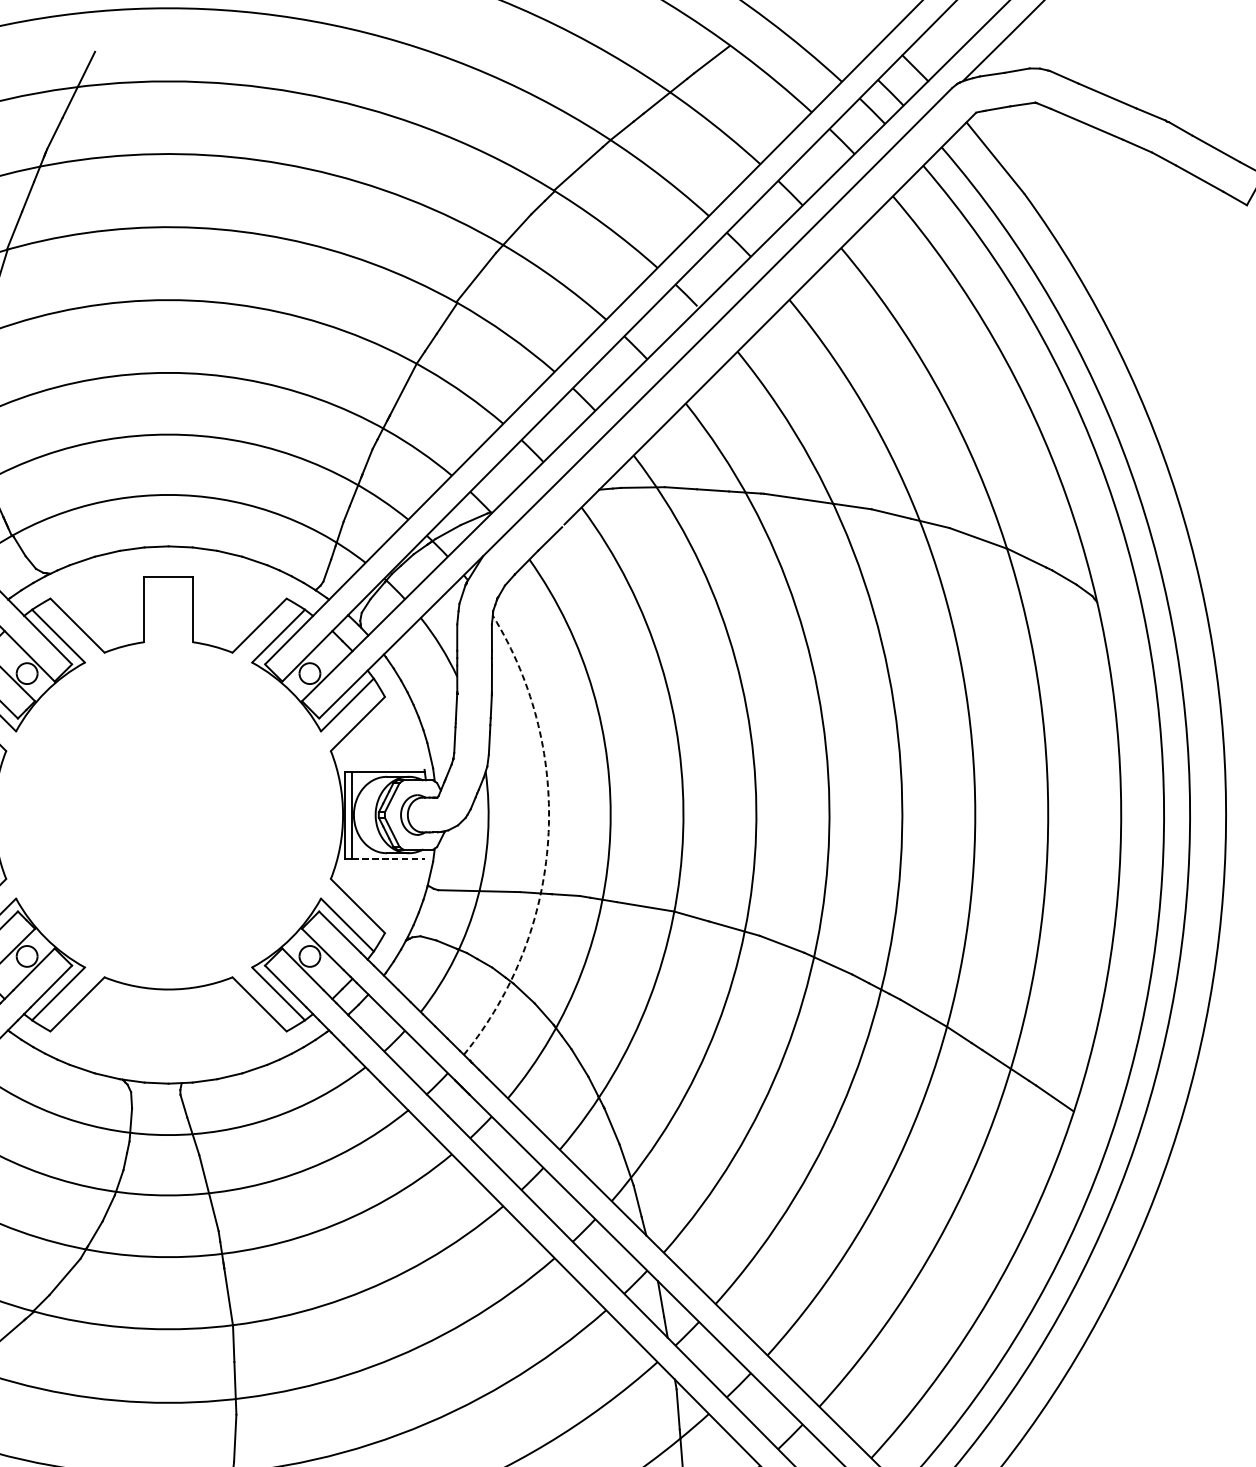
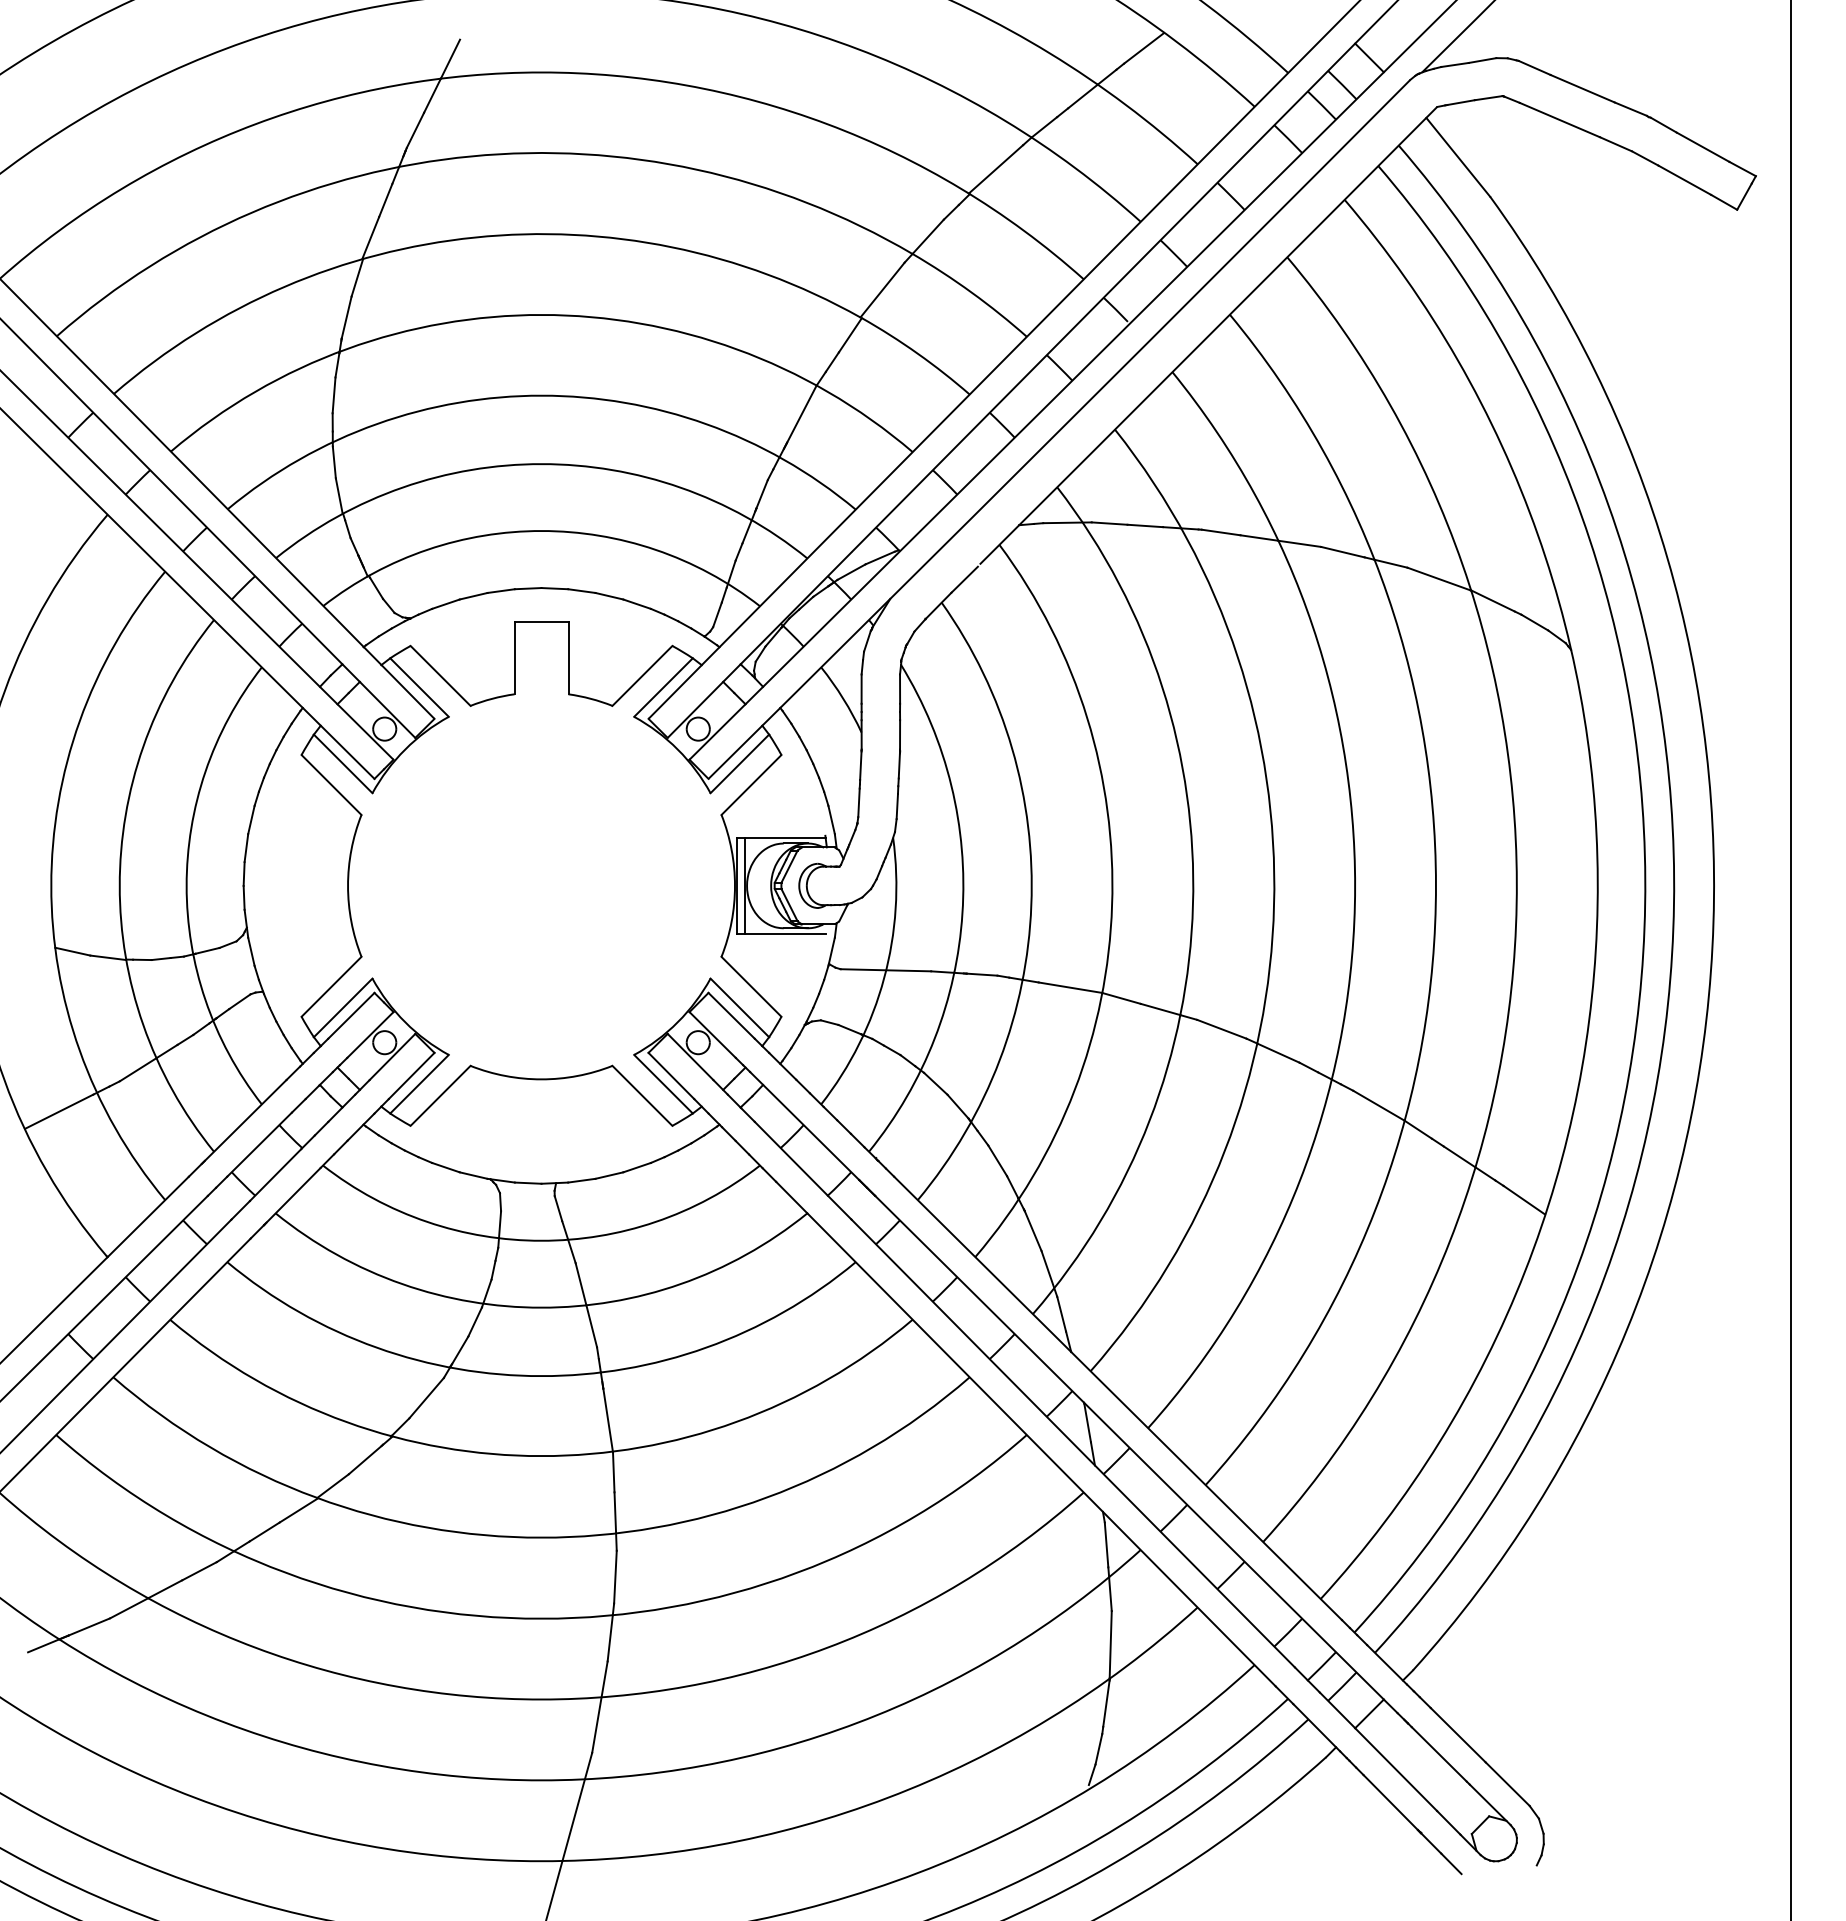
arc: (548, 839) -> (962, 913), dashed -> solid
line: (388, 858) -> (785, 934), dashed -> solid

